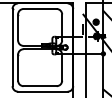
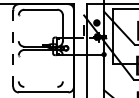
line: (17, 27) -> (18, 28), removed
line: (12, 47) -> (13, 48), solid -> dashed
line: (17, 67) -> (18, 68), removed
line: (61, 67) -> (62, 68), removed
line: (39, 85) -> (40, 86), removed

